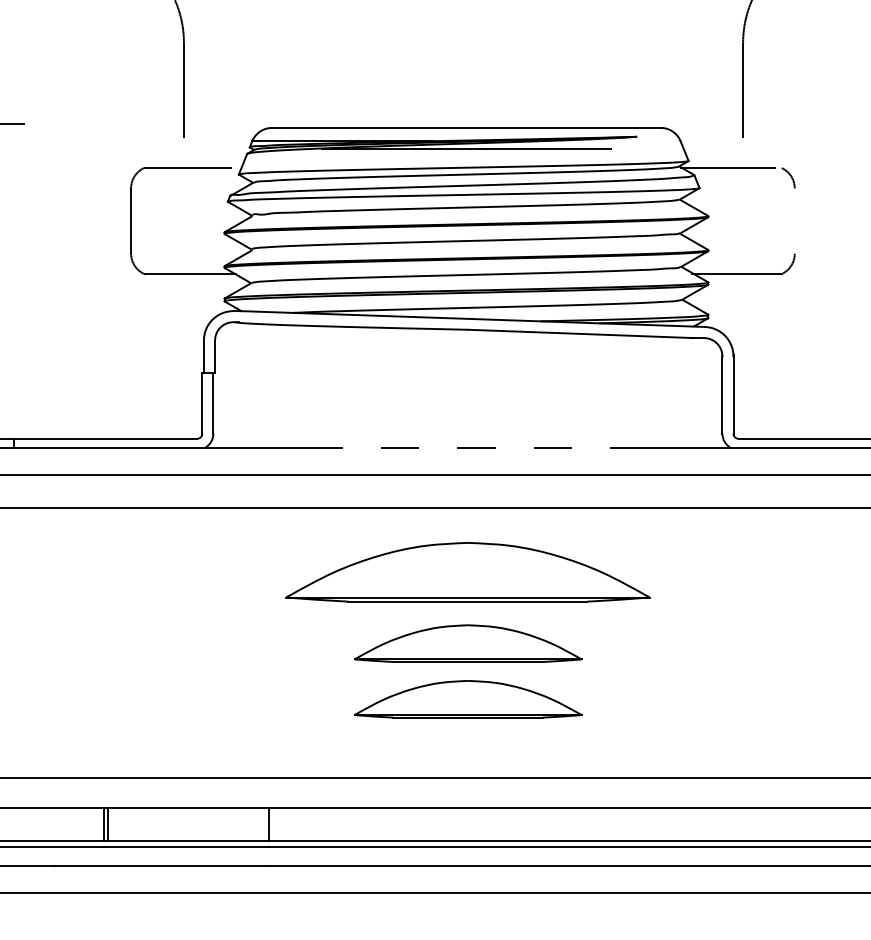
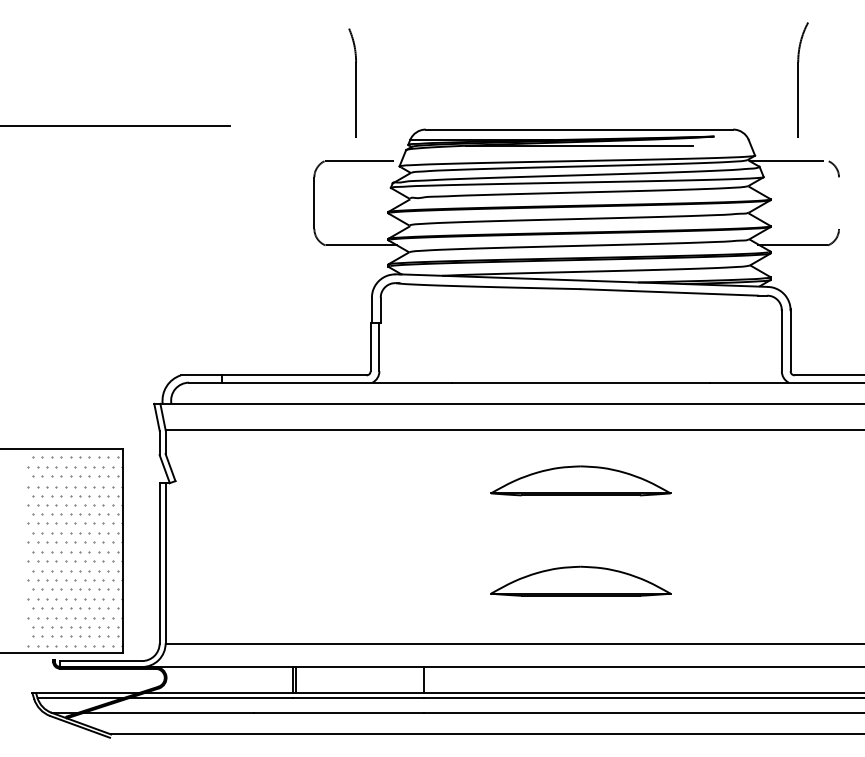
line: (467, 447) -> (580, 382), dashed -> solid
part: (467, 571) -> (580, 480), size x0.62
part: (467, 642) -> (580, 536), removed

